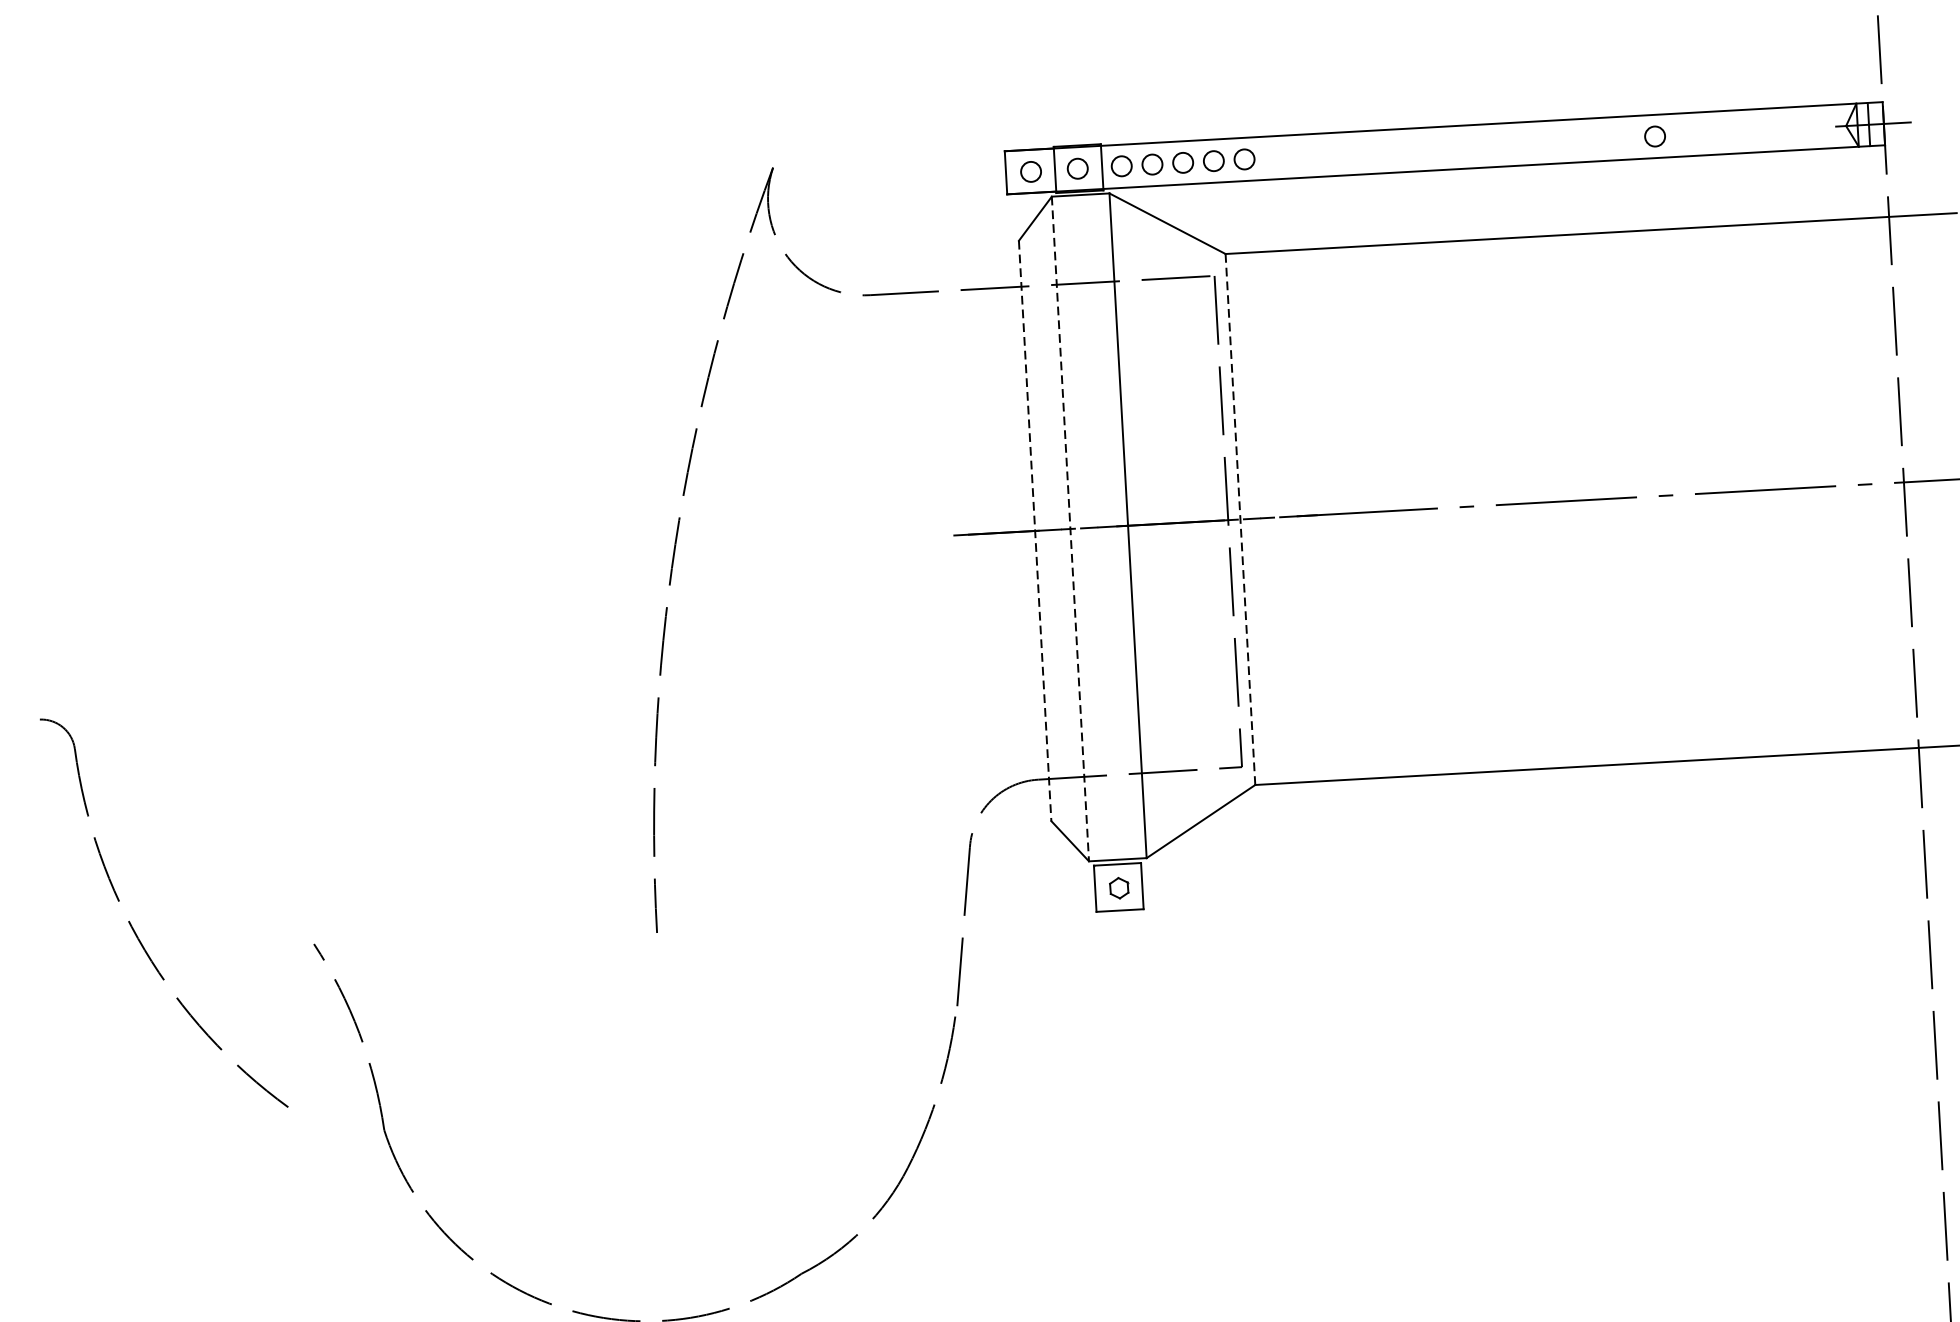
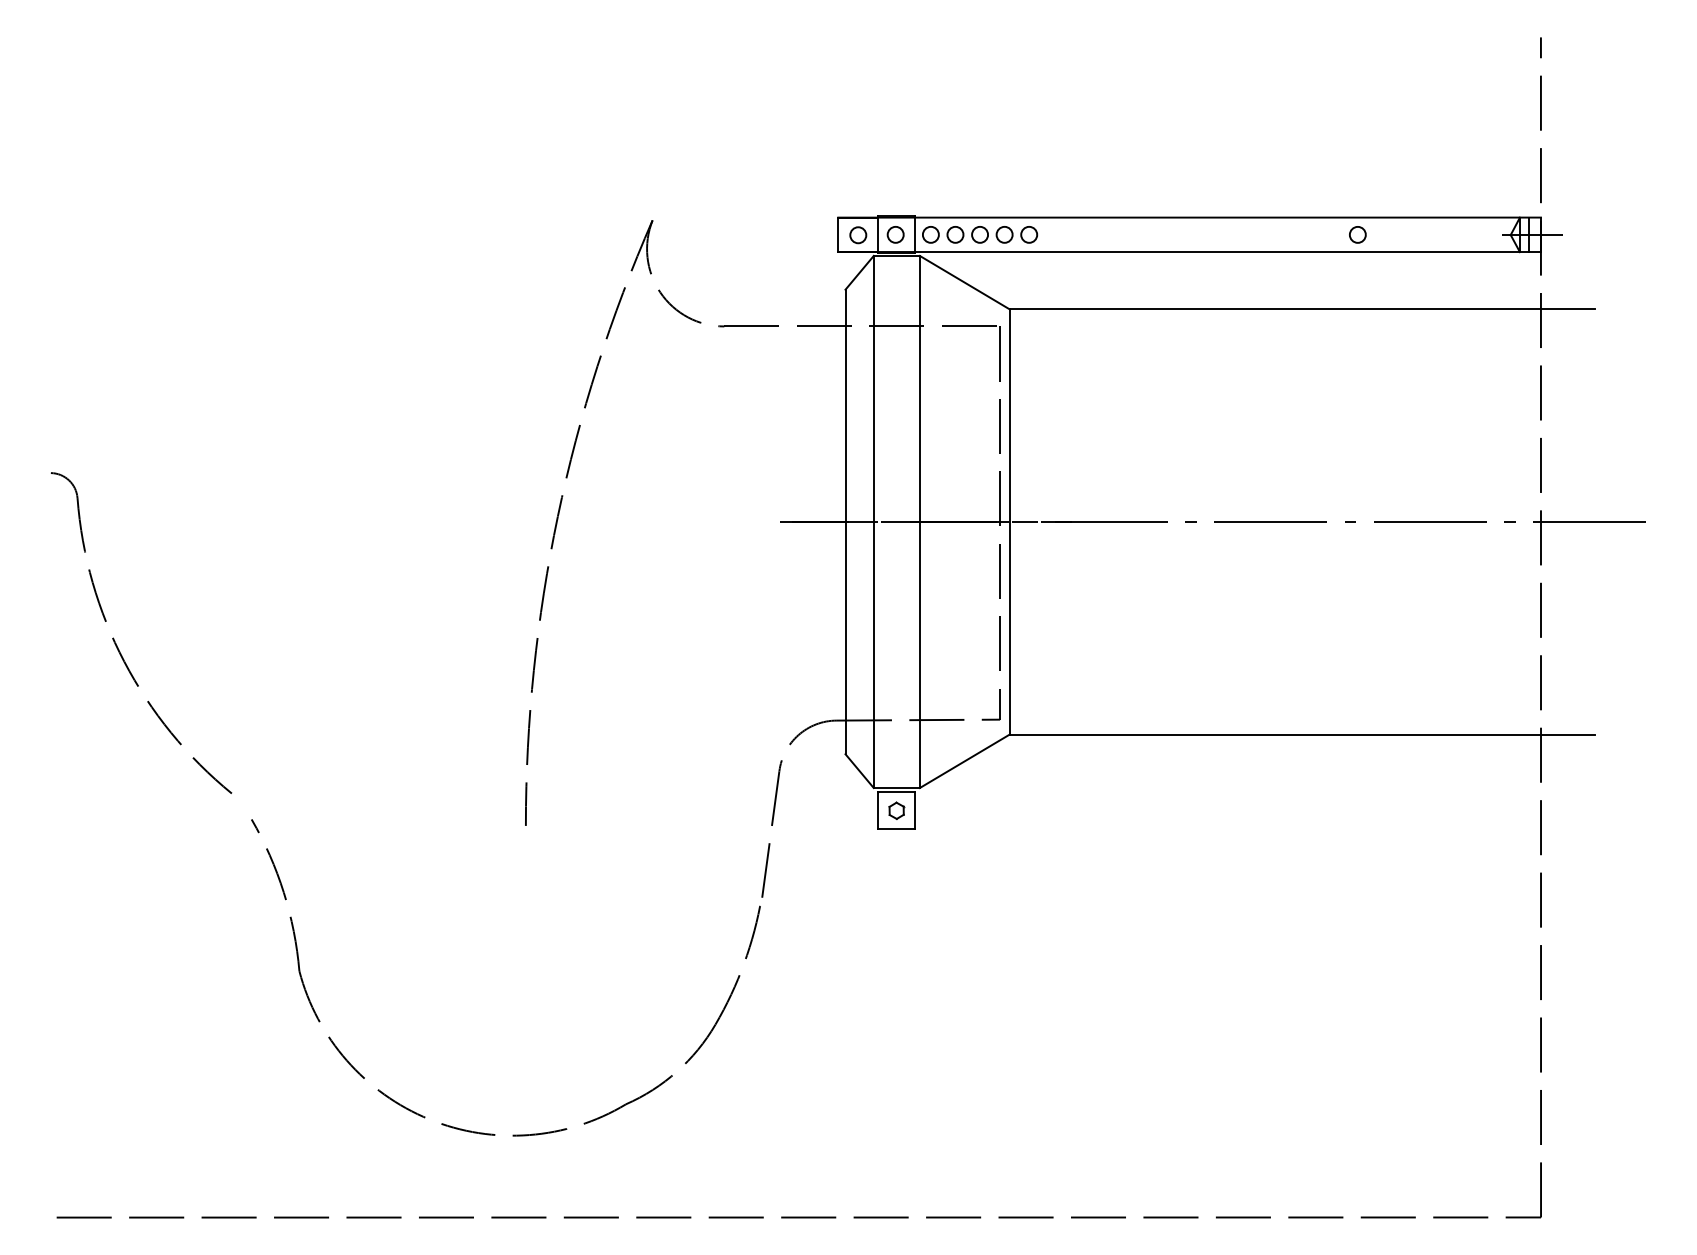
line: (1239, 518) -> (1009, 521), dashed -> solid
line: (1070, 529) -> (873, 522), dashed -> solid
line: (1035, 531) -> (845, 522), dashed -> solid
part: (135, 930) -> (117, 645), moved

